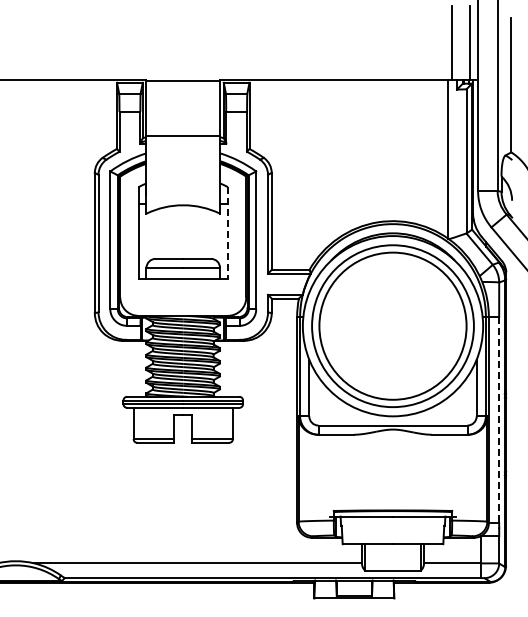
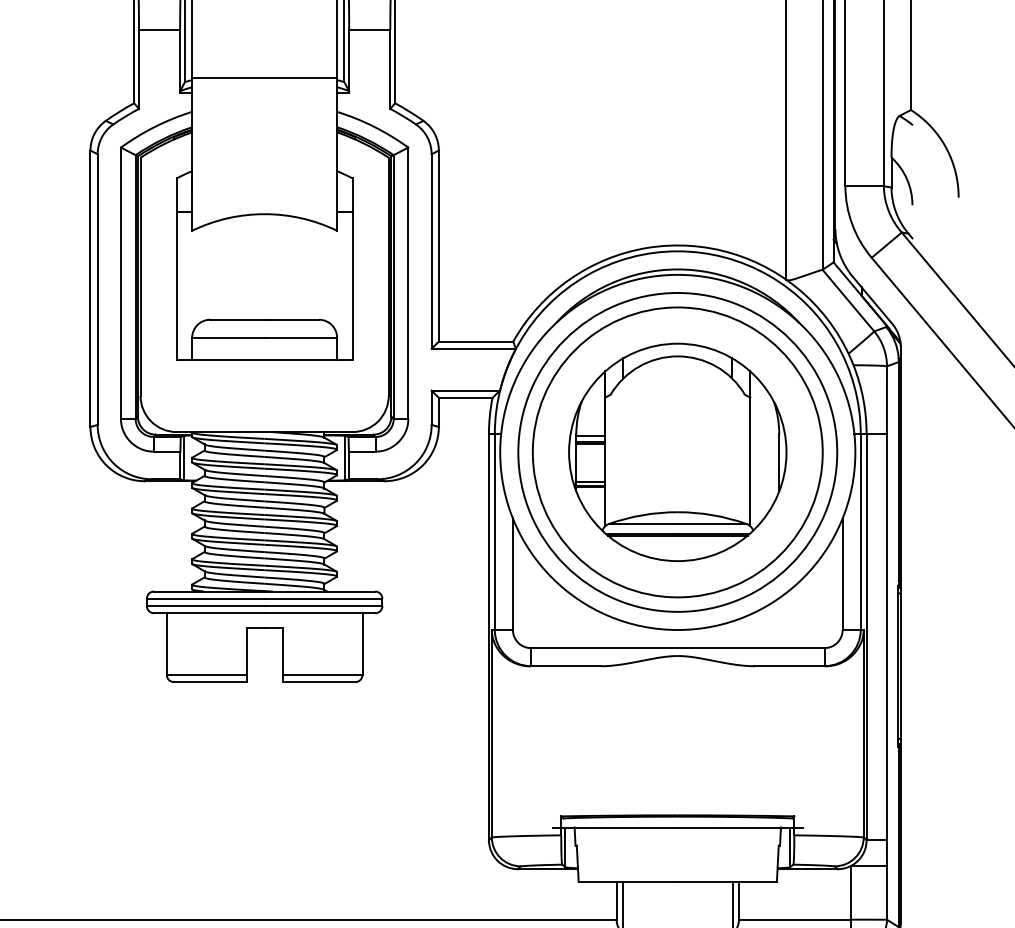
line: (227, 233) -> (351, 269), dashed -> solid
part: (392, 326) -> (676, 452), added
line: (499, 420) -> (887, 638), dashed -> solid

